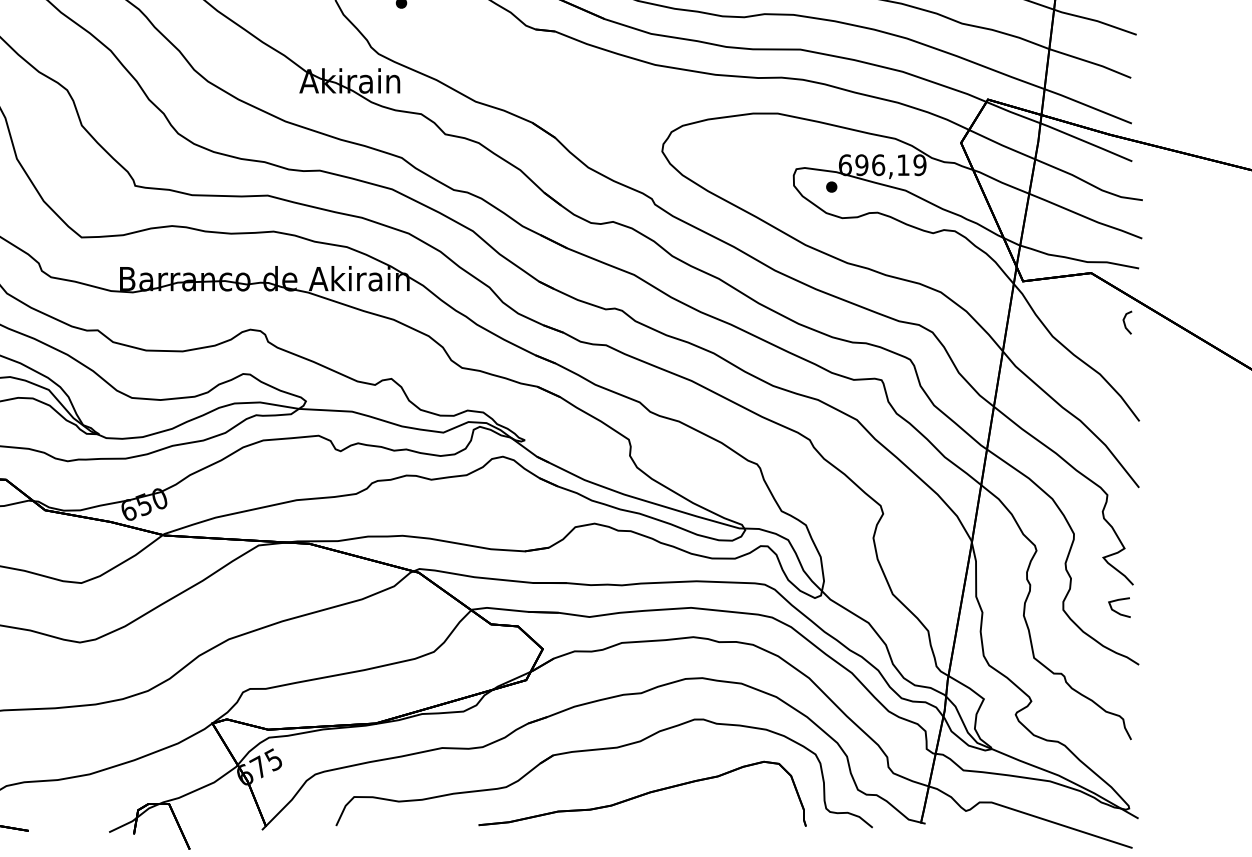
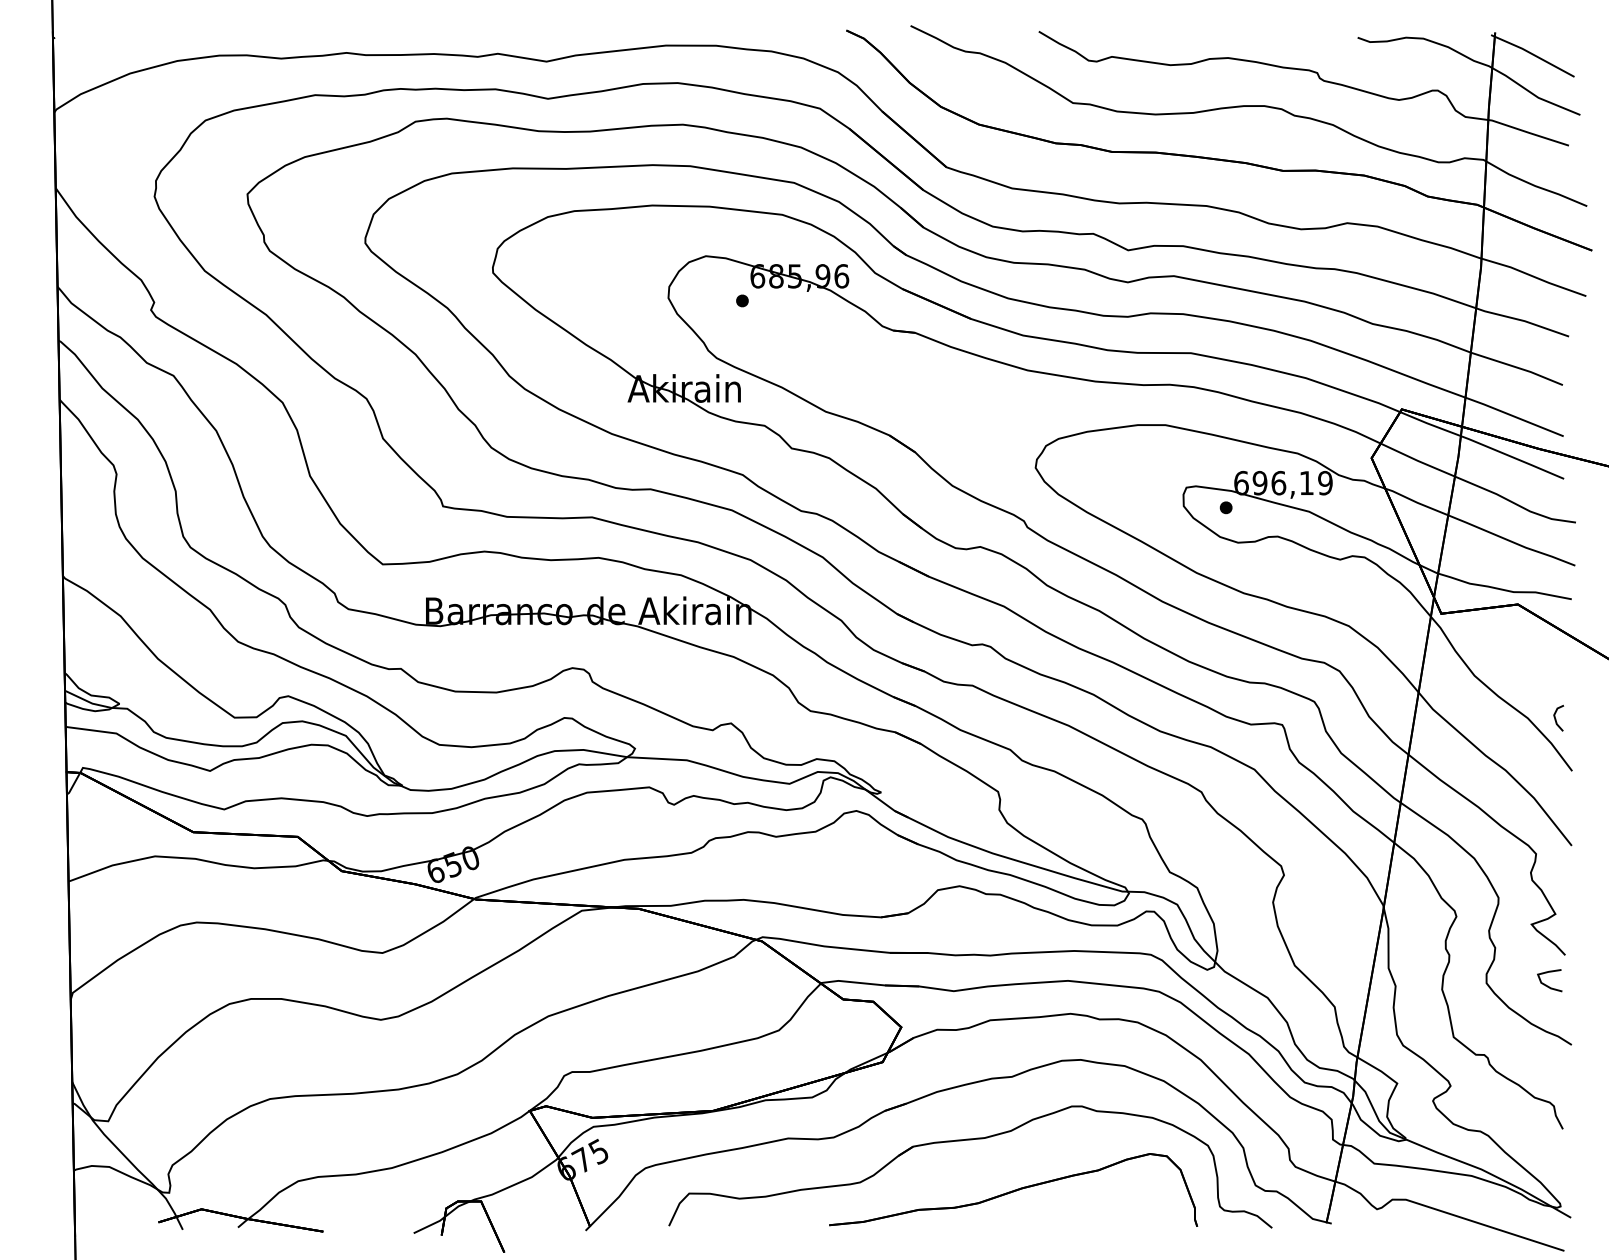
part: (1127, 322) -> (1558, 717), moved

